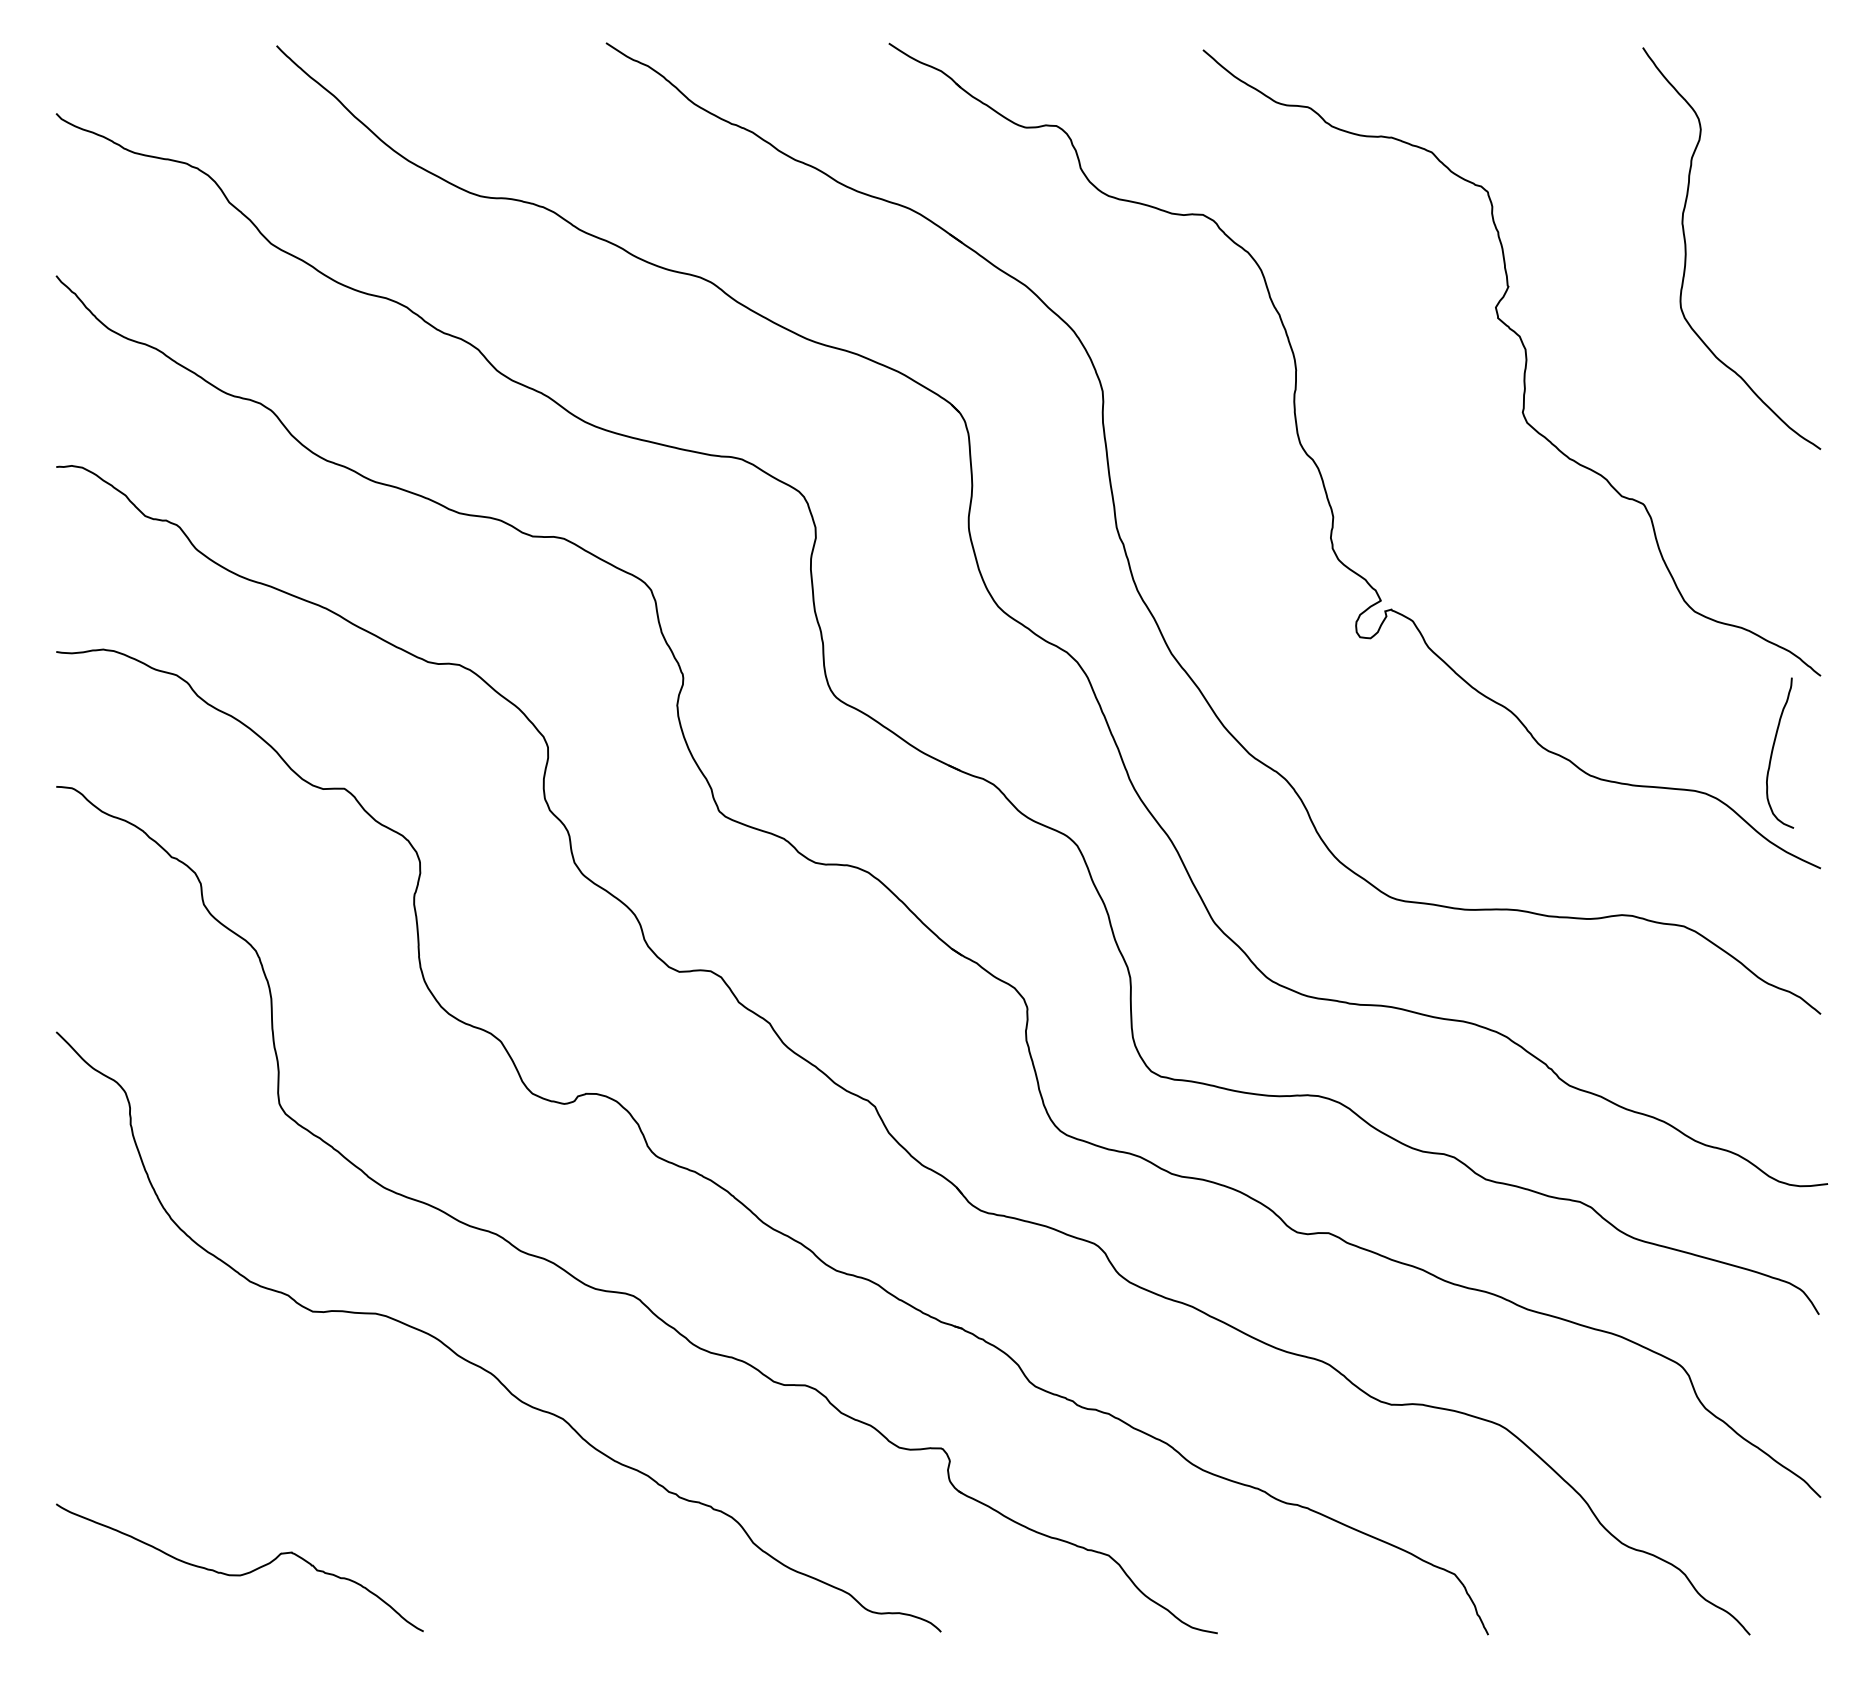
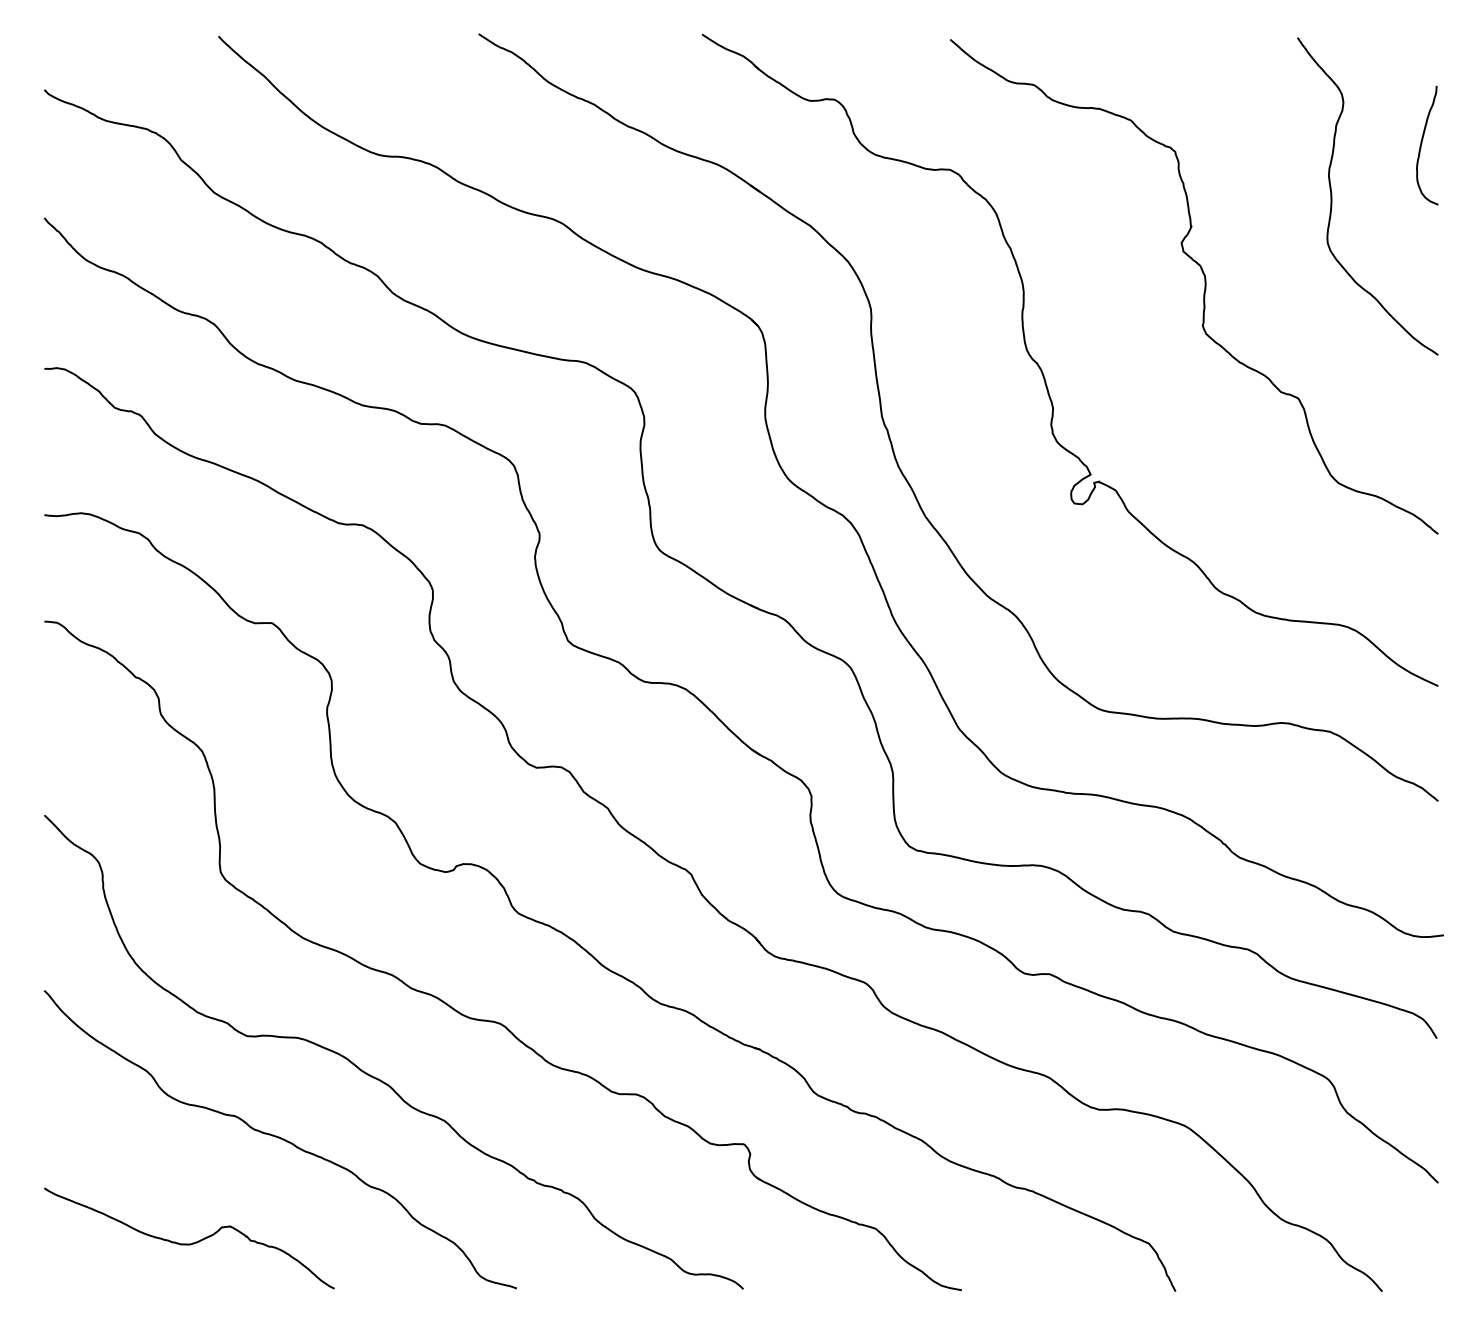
curve: (1773, 751) -> (1422, 144), moved
curve: (354, 1441) -> (279, 1138), added

